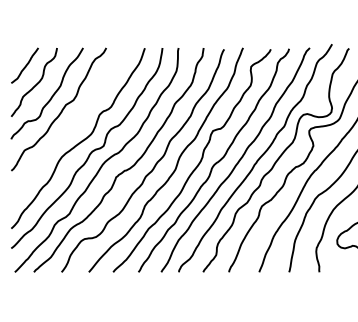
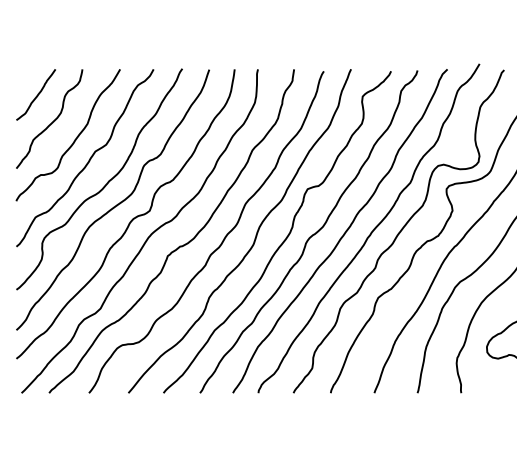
curve: (72, 127) -> (104, 184), added

